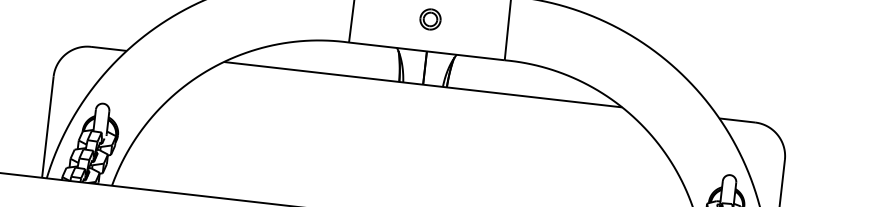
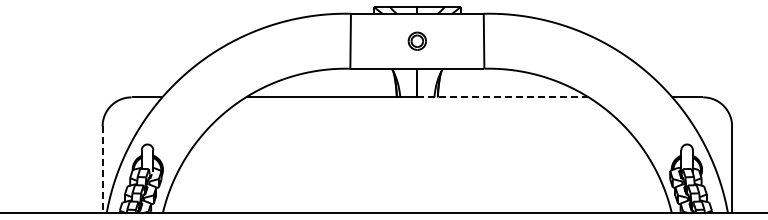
line: (523, 96) -> (503, 97), solid -> dashed
line: (47, 126) -> (102, 169), solid -> dashed

